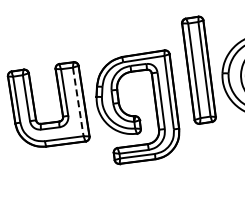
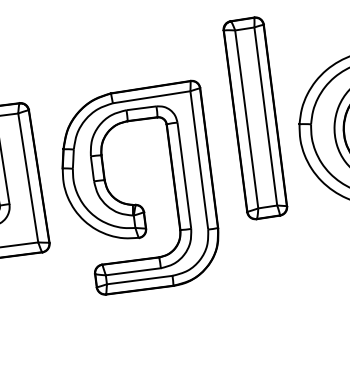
line: (78, 101) -> (28, 177), dashed -> solid

